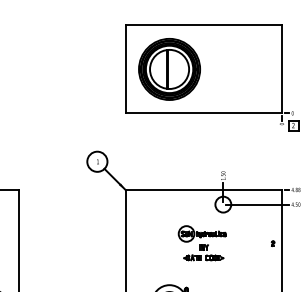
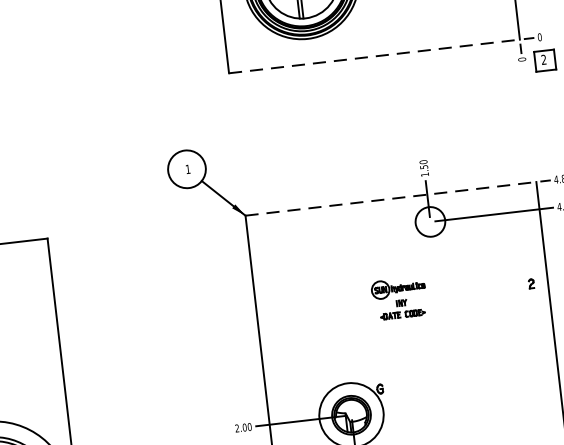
line: (204, 113) -> (375, 56), solid -> dashed
line: (204, 189) -> (392, 197), solid -> dashed
part: (201, 243) -> (398, 298), size x0.6

